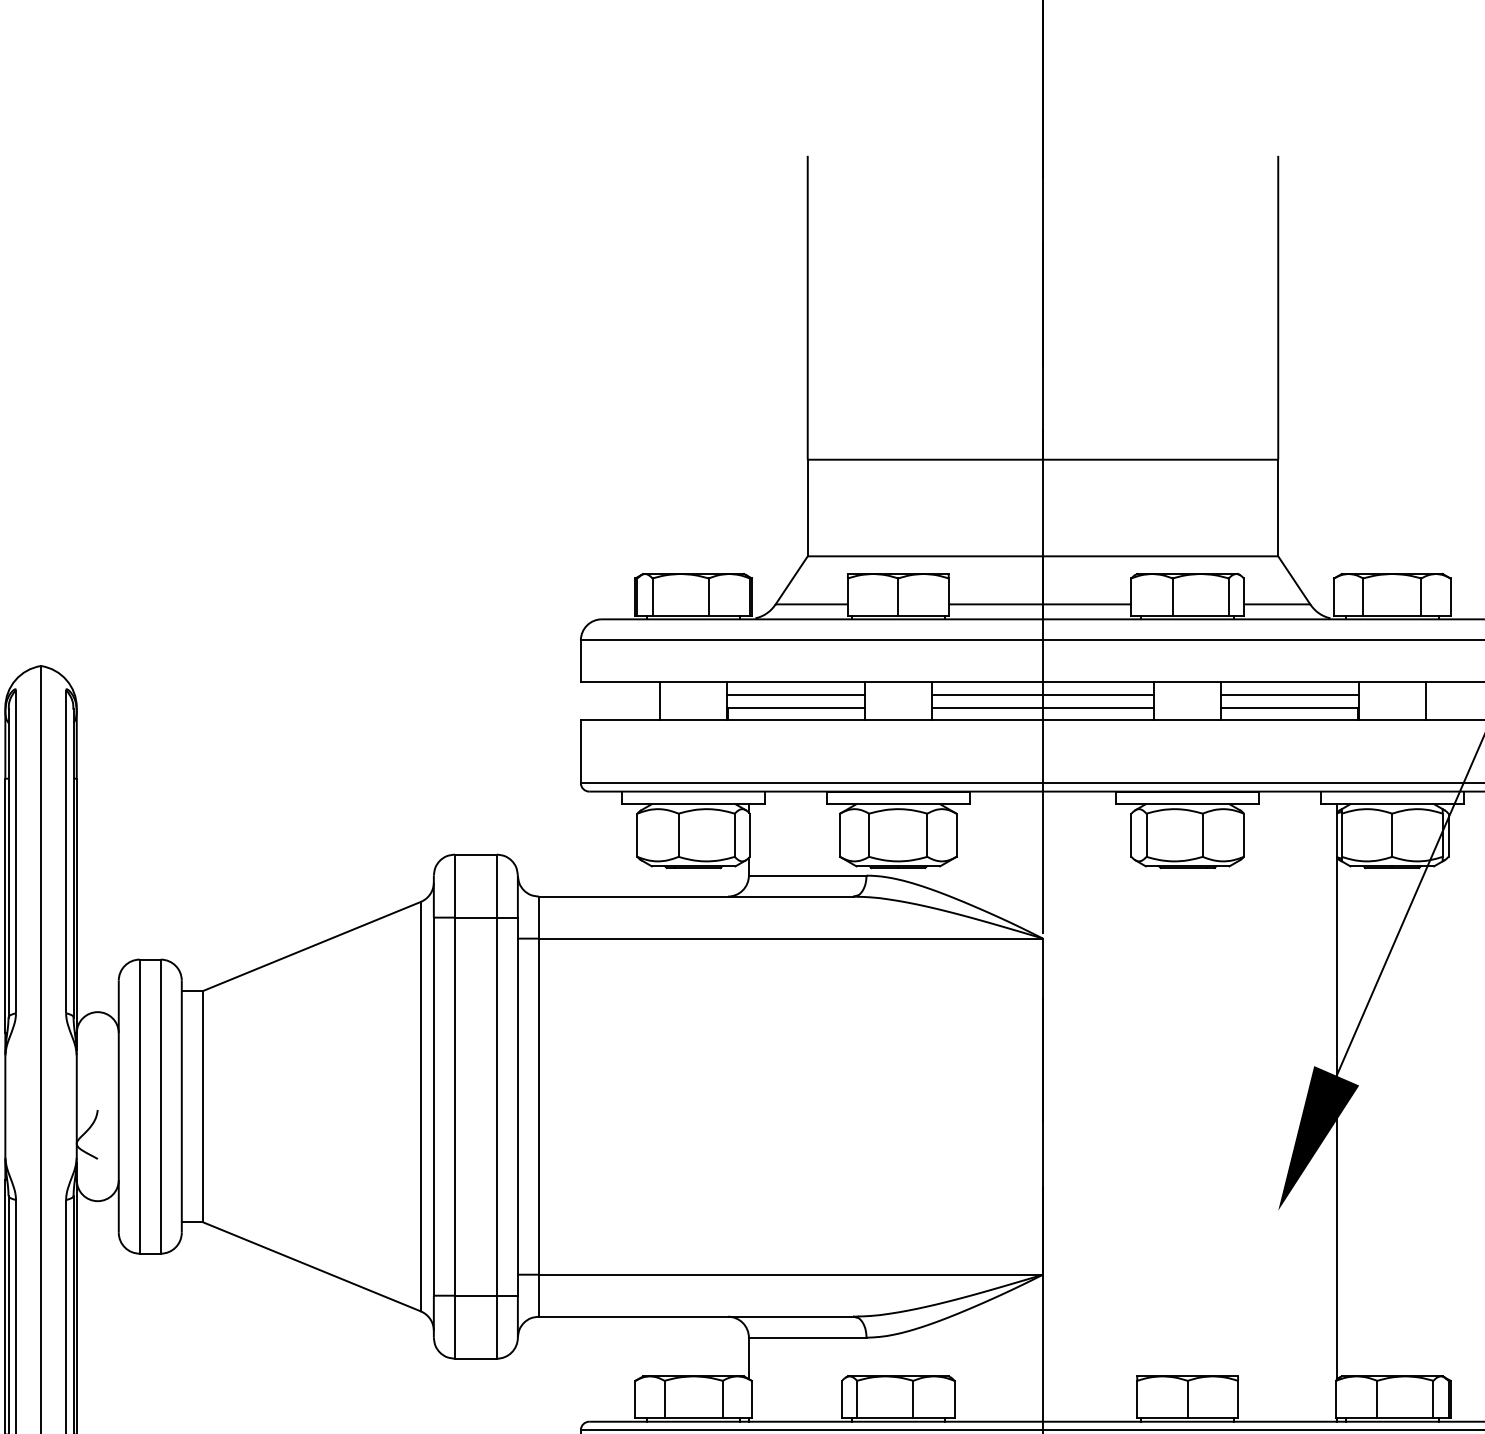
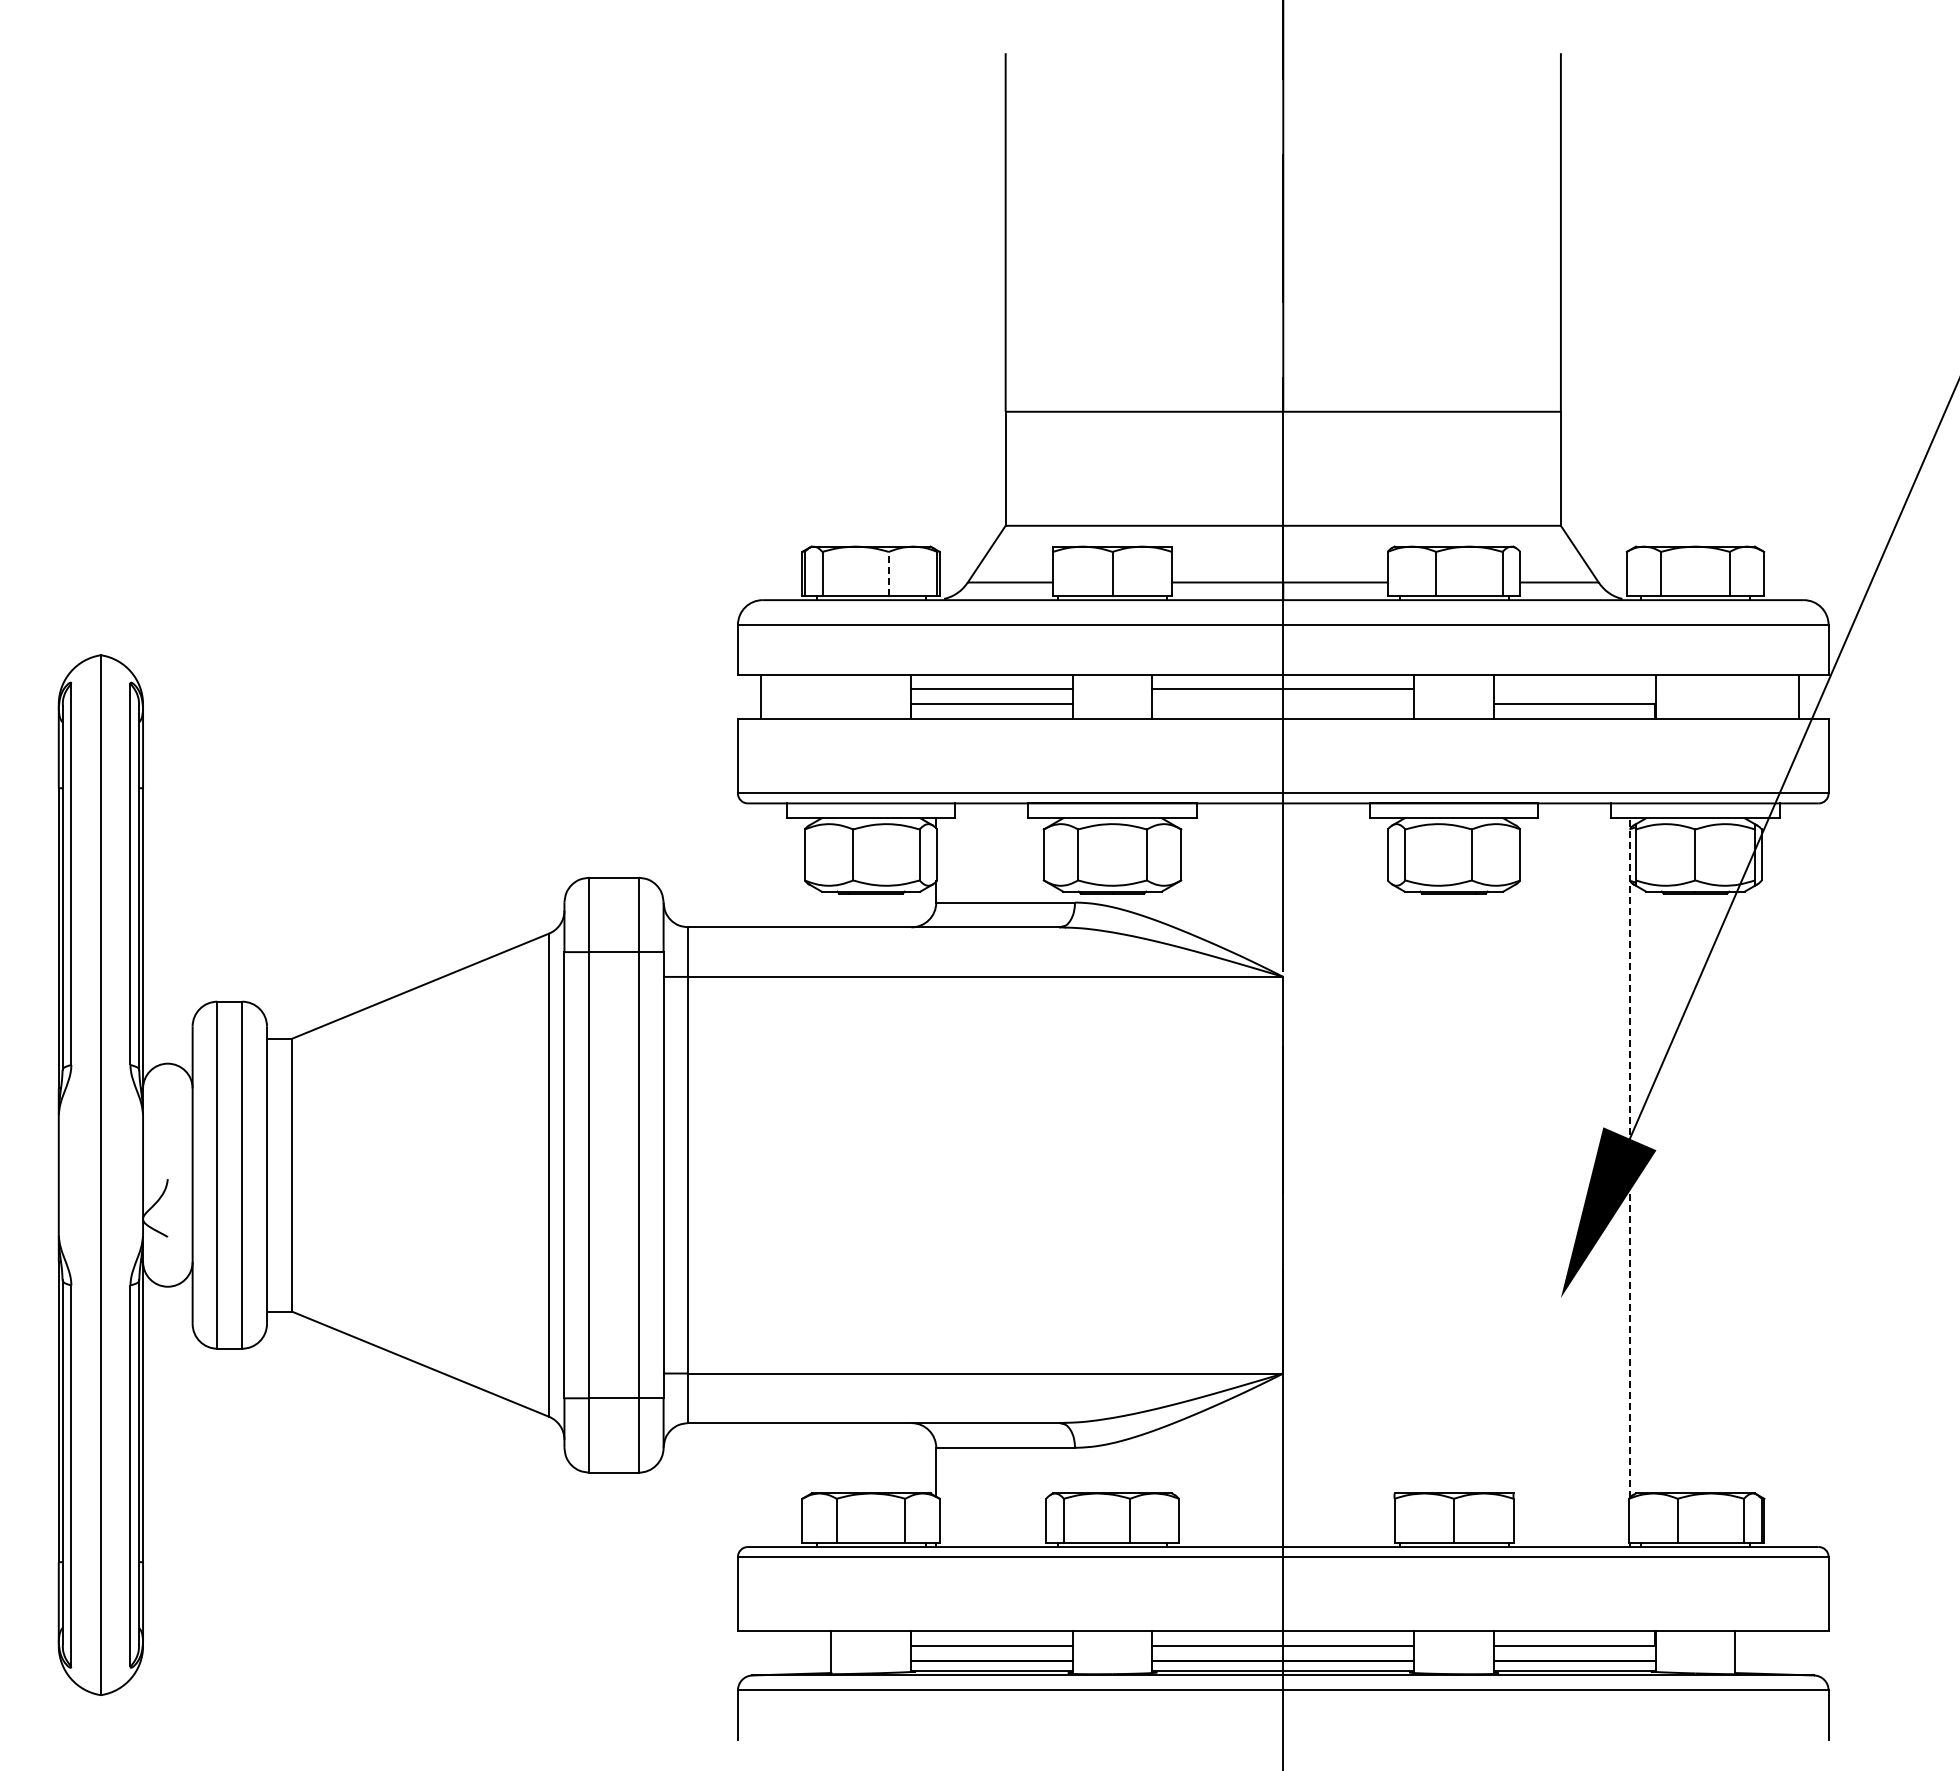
line: (708, 596) -> (888, 573), solid -> dashed
line: (1289, 695) -> (1574, 689), removed
line: (660, 700) -> (761, 696), moved
line: (1426, 700) -> (1799, 696), moved
line: (1043, 707) -> (1283, 704), removed
line: (1337, 1092) -> (1630, 1158), solid -> dashed

